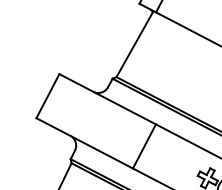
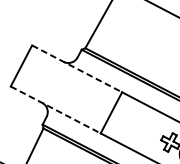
line: (108, 99) -> (77, 69), solid -> dashed
line: (85, 143) -> (56, 110), solid -> dashed

